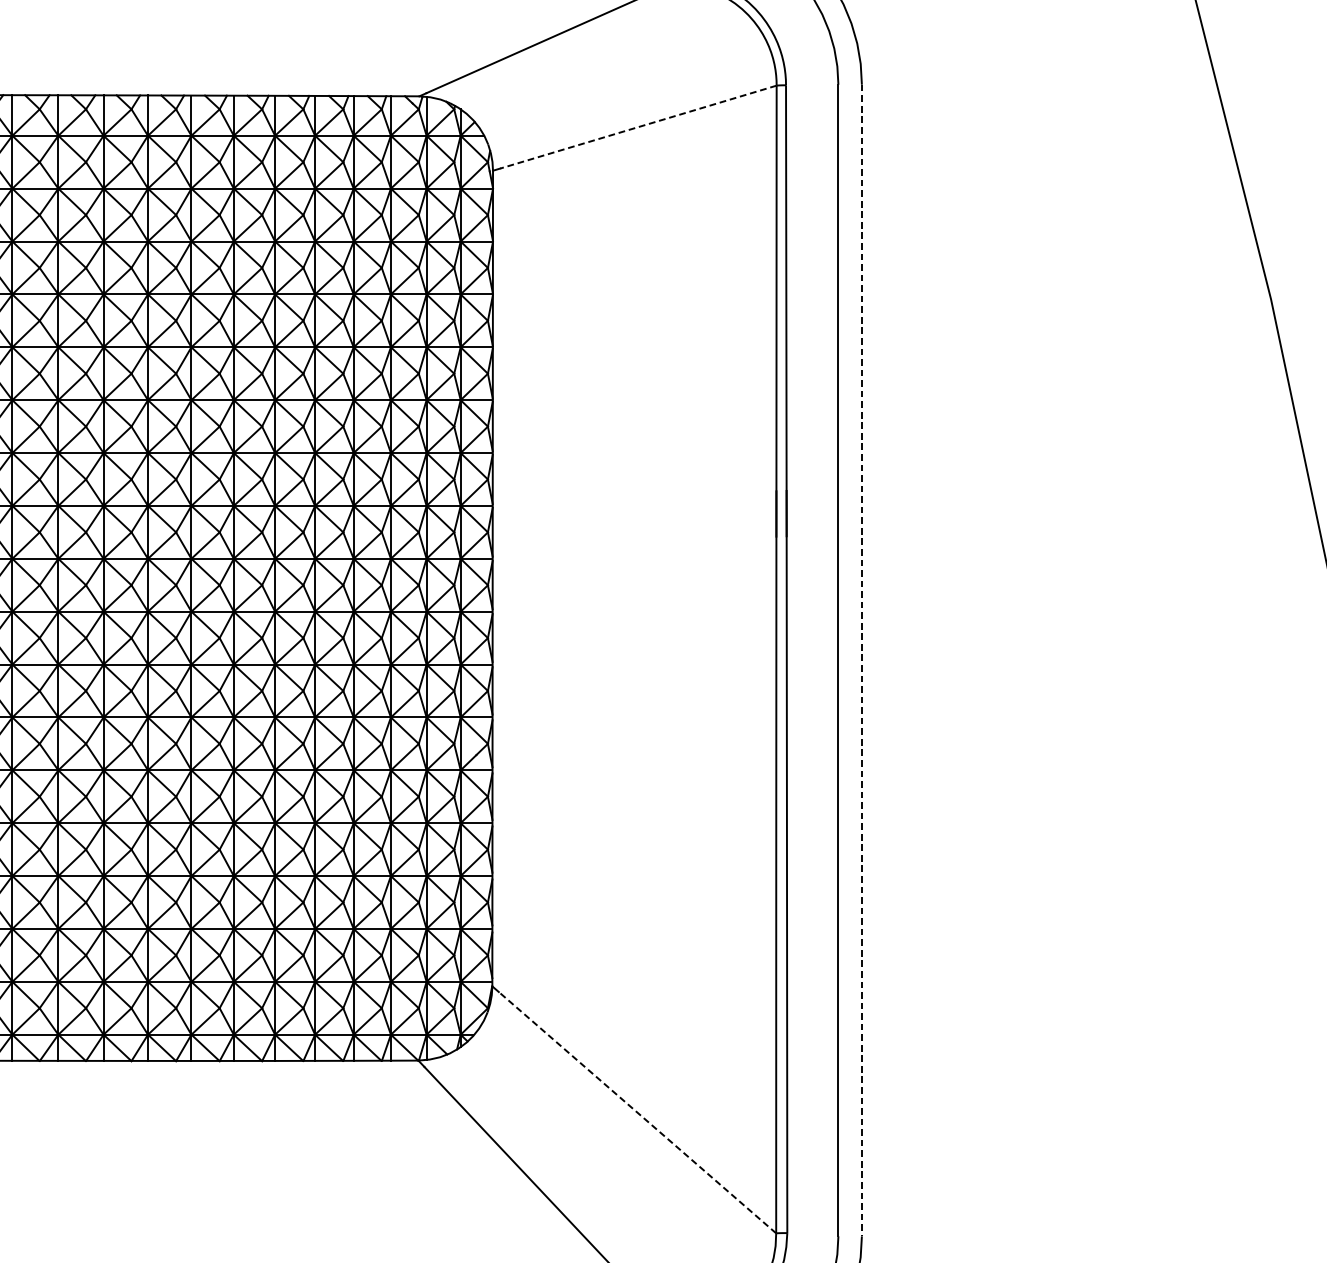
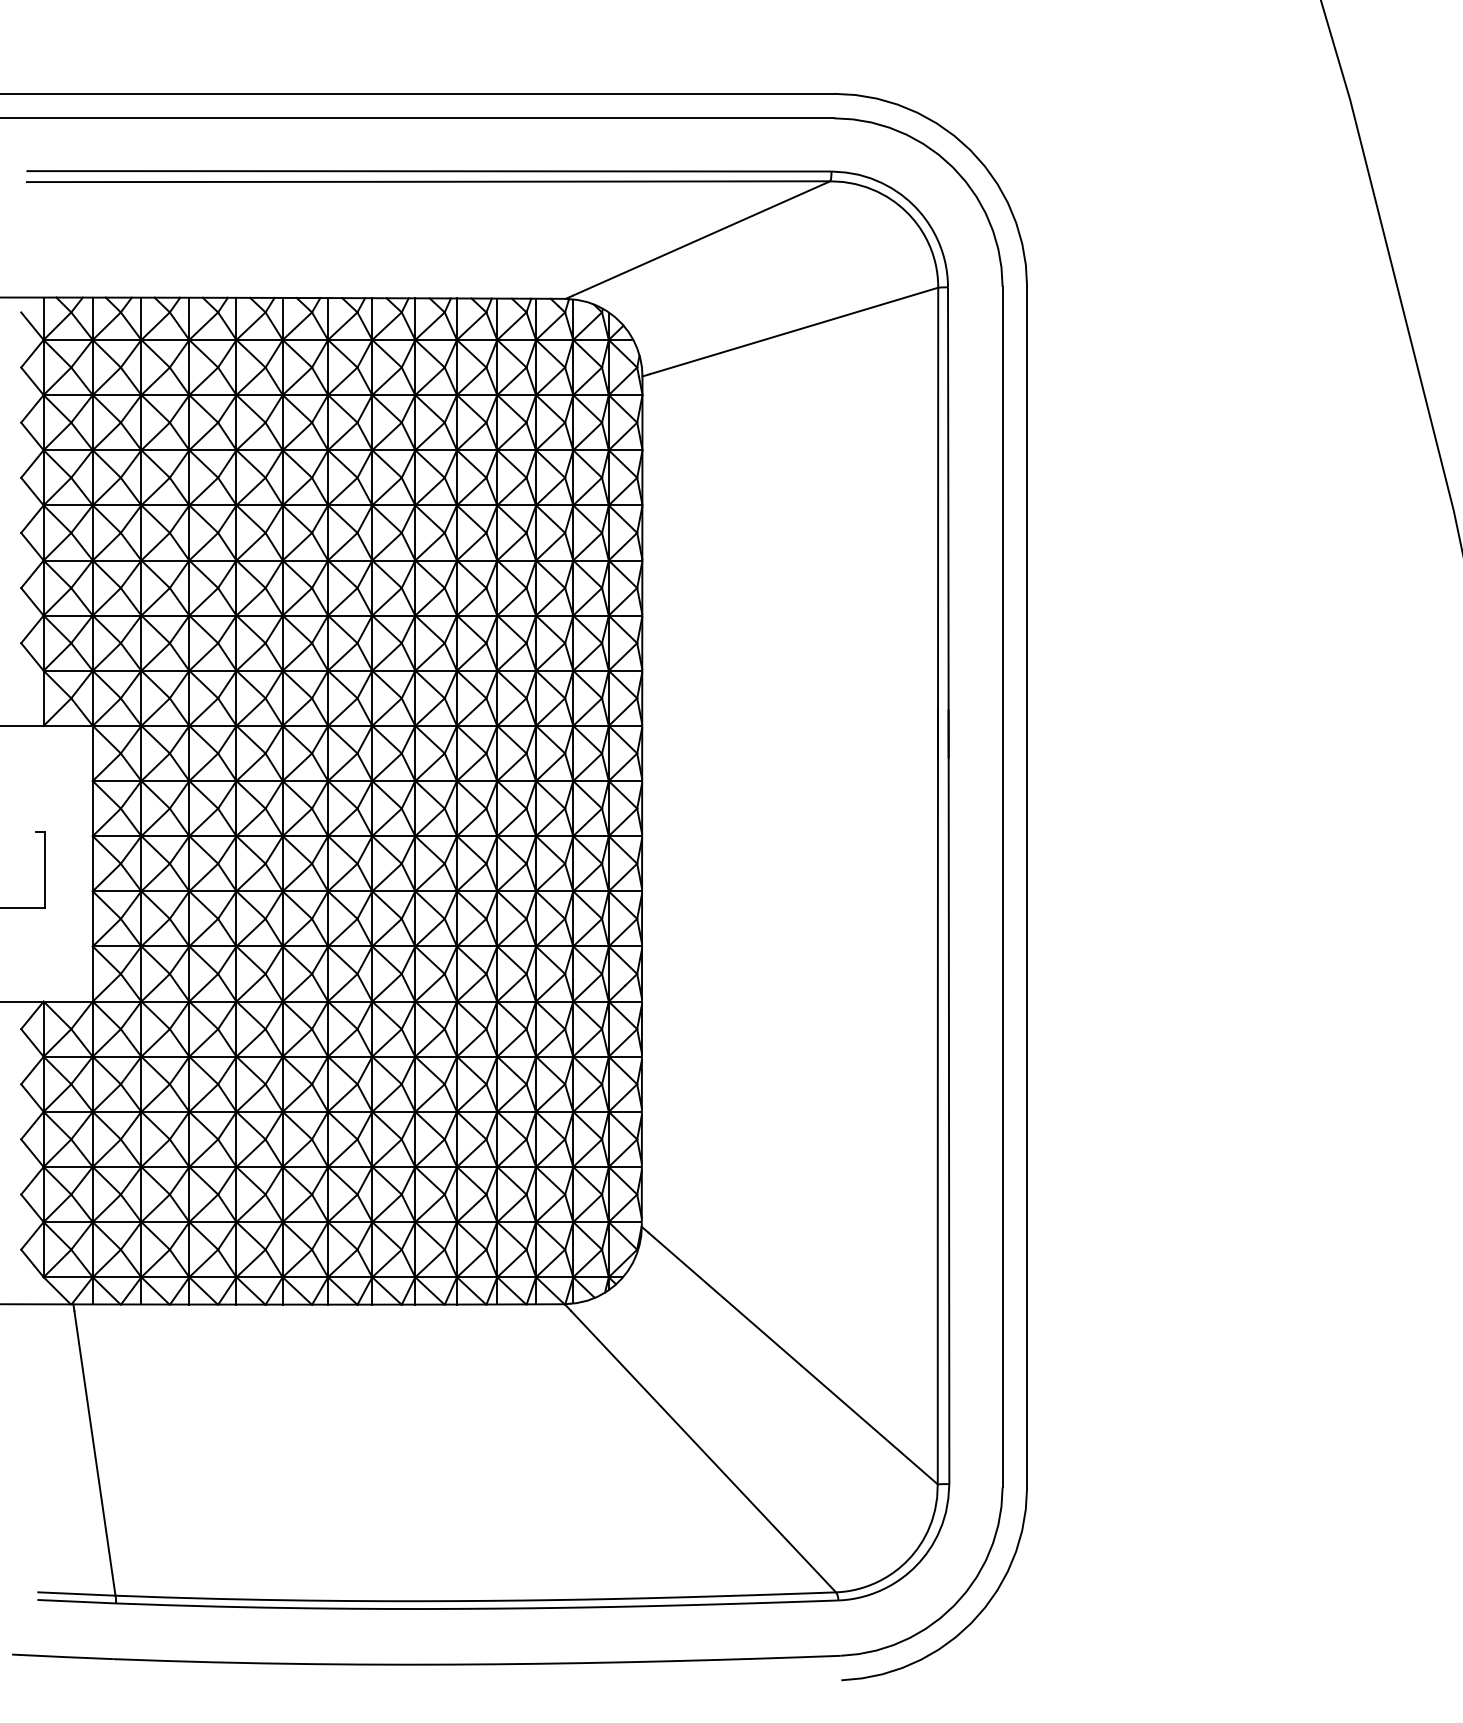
line: (637, 127) -> (793, 331), dashed -> solid
line: (862, 660) -> (1027, 887), dashed -> solid
line: (637, 1112) -> (793, 1358), dashed -> solid

